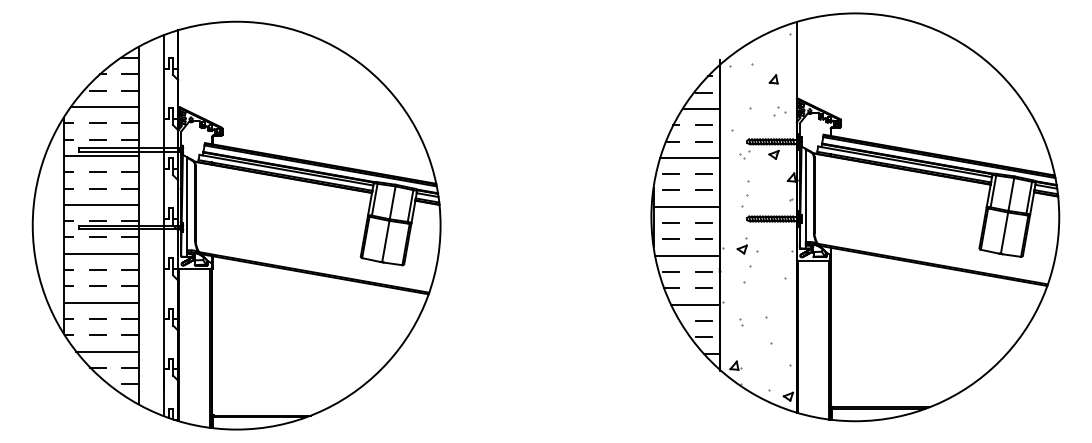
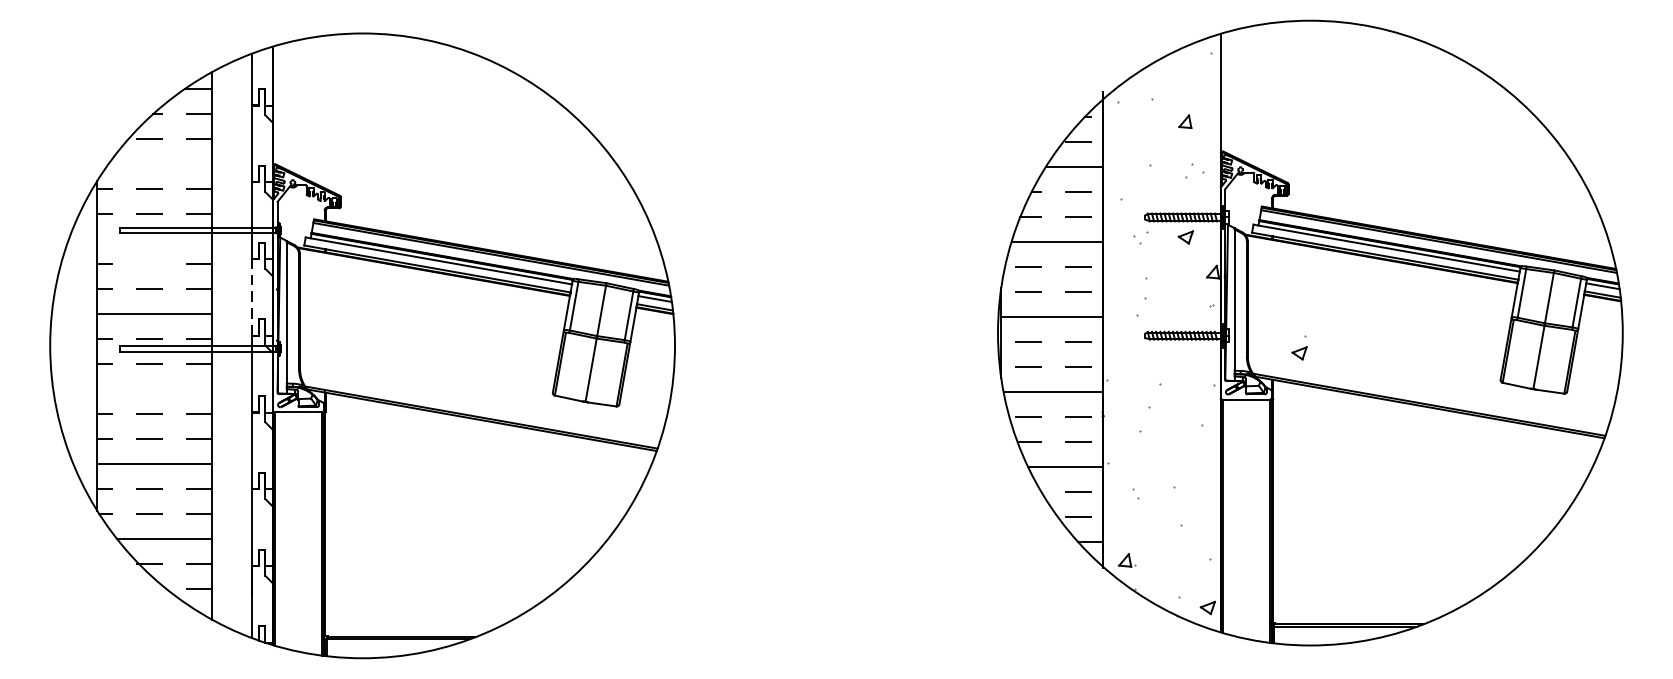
line: (104, 106) -> (160, 163), removed
line: (100, 155) -> (153, 238), removed
line: (97, 171) -> (149, 262), removed
line: (164, 193) -> (252, 296), solid -> dashed
part: (741, 245) -> (1298, 347), moved
line: (100, 253) -> (153, 388), removed

